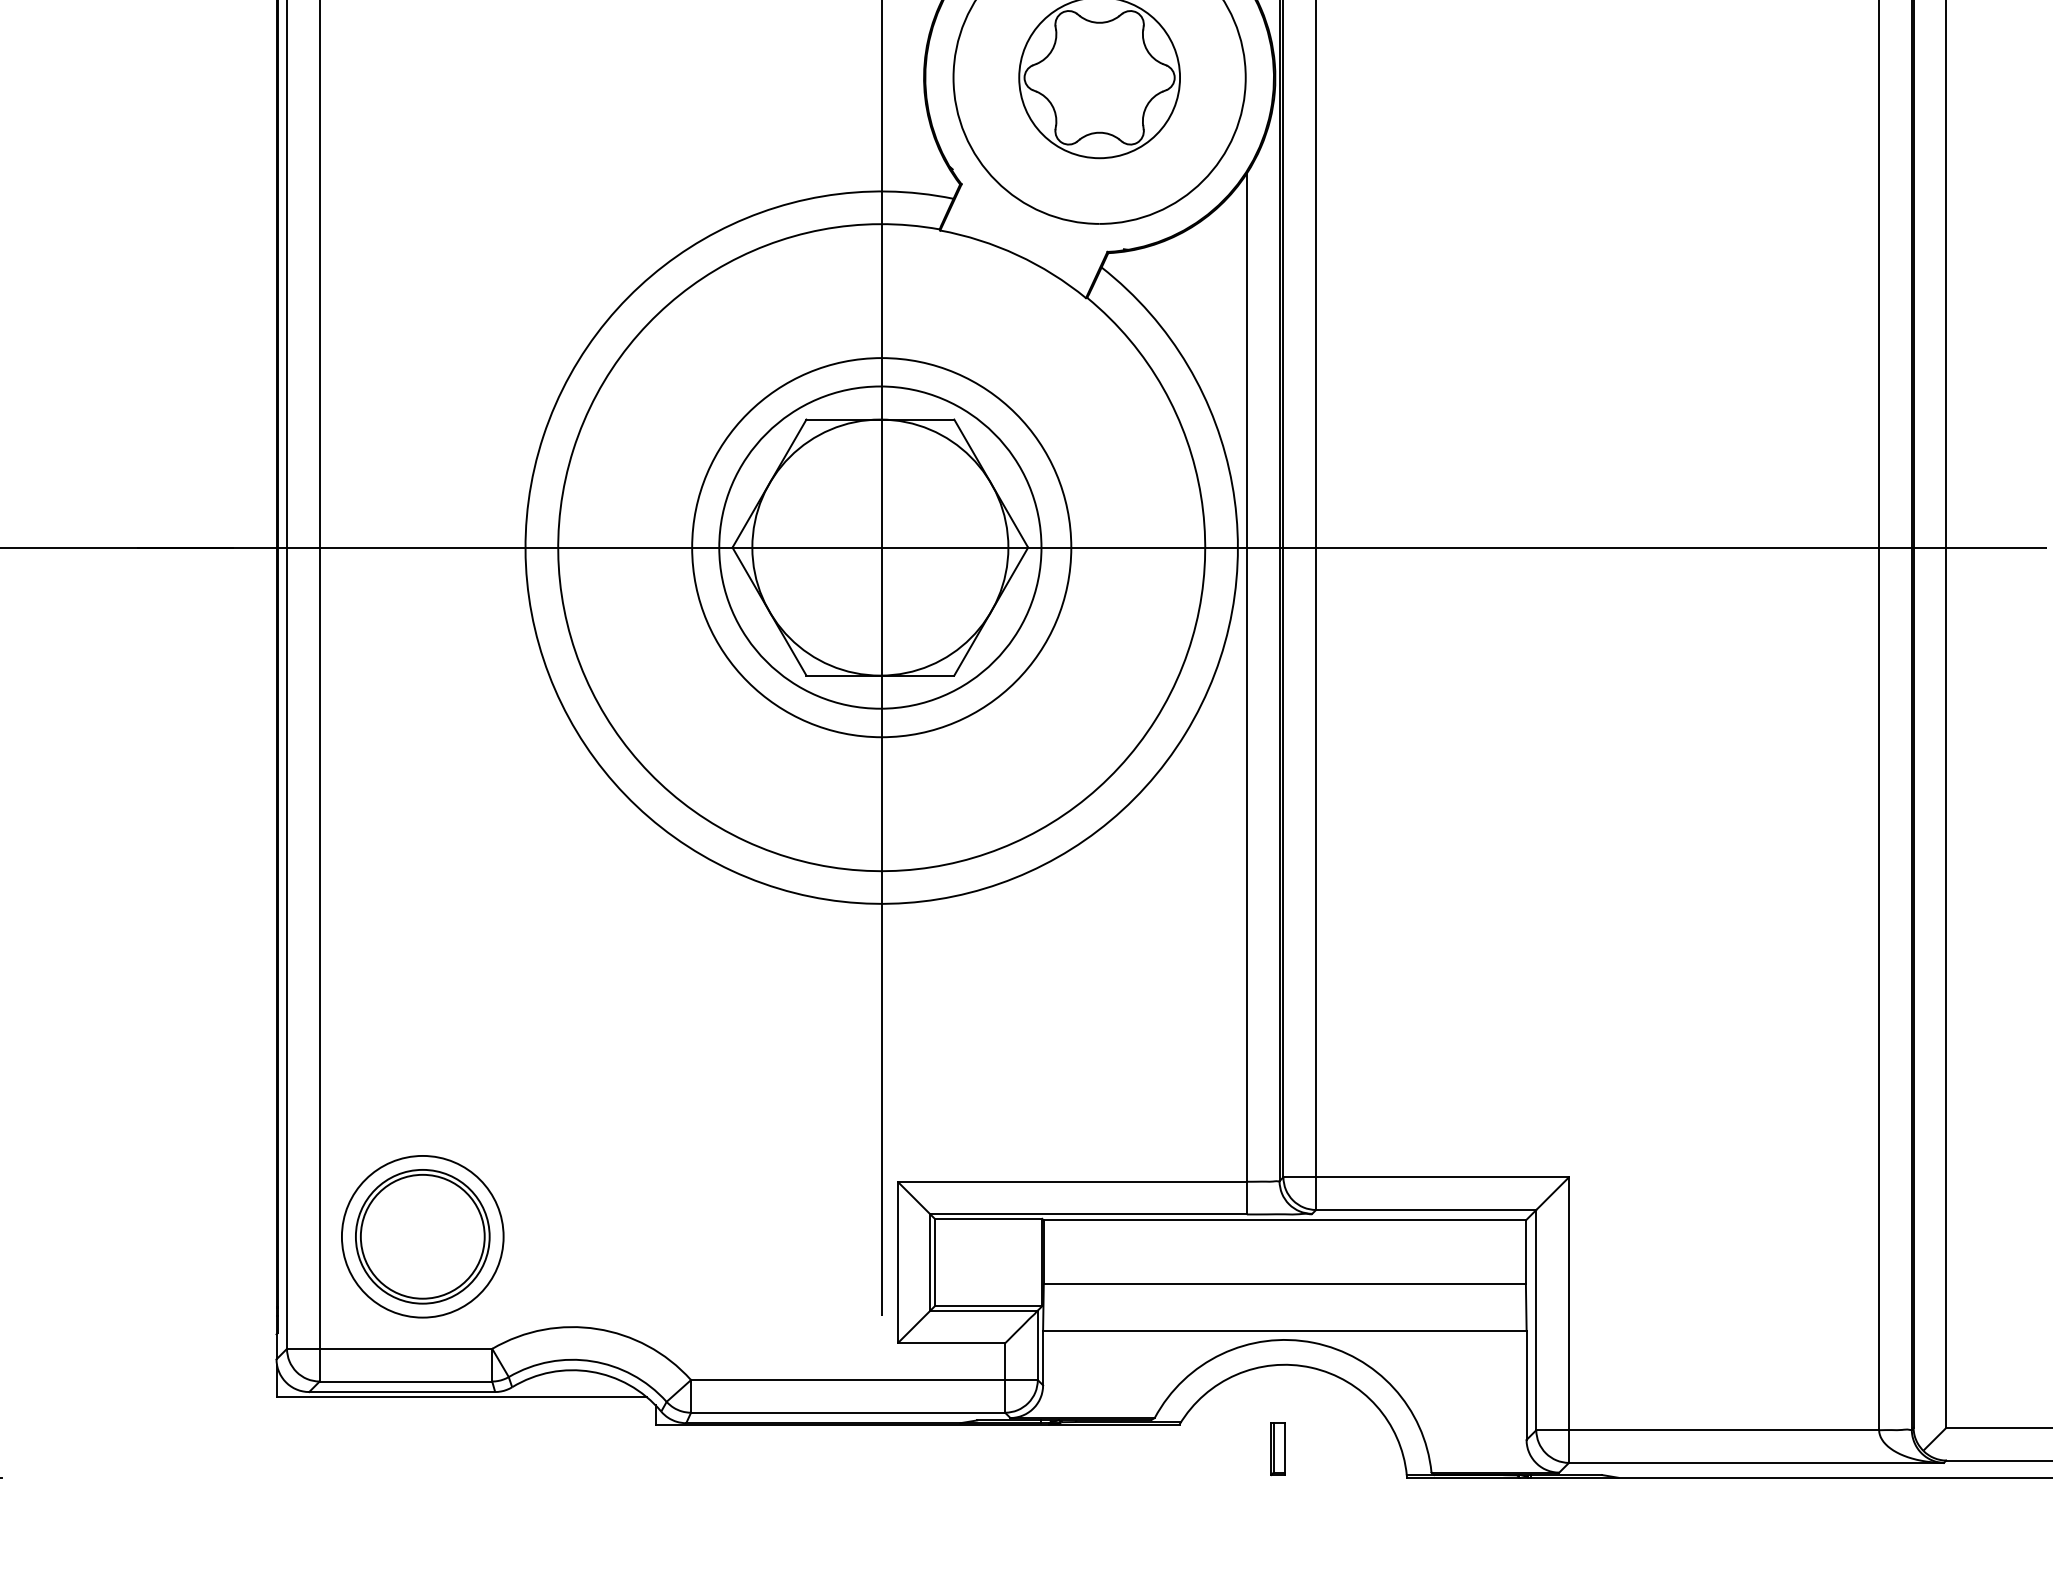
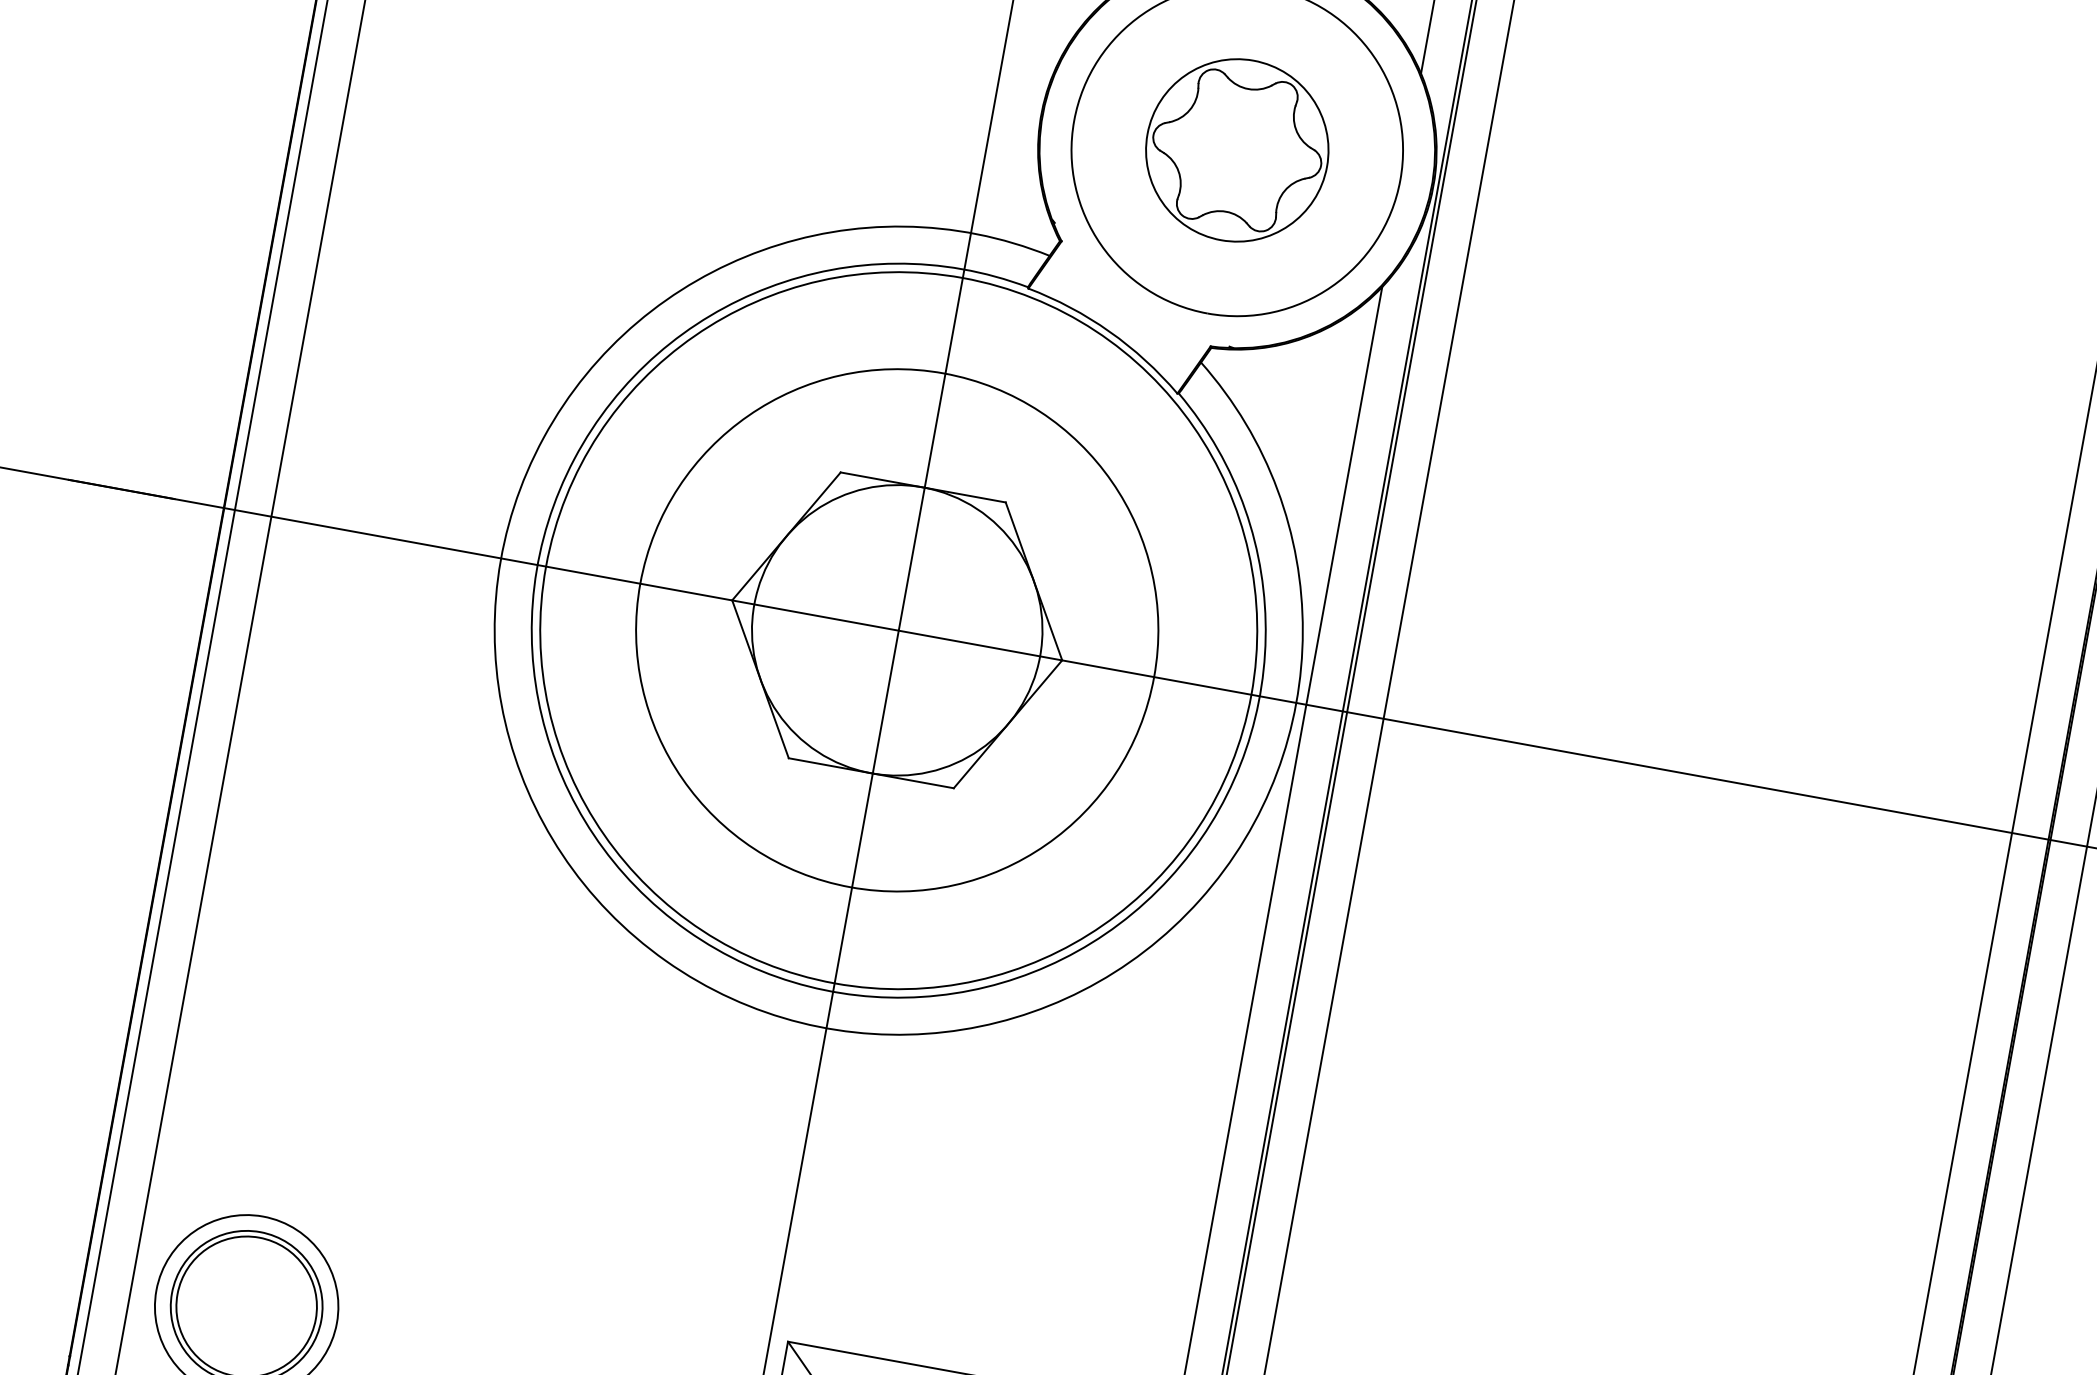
circle: (880, 547) -> (897, 630), size x1.43
circle: (881, 547) -> (898, 630), size x1.67

